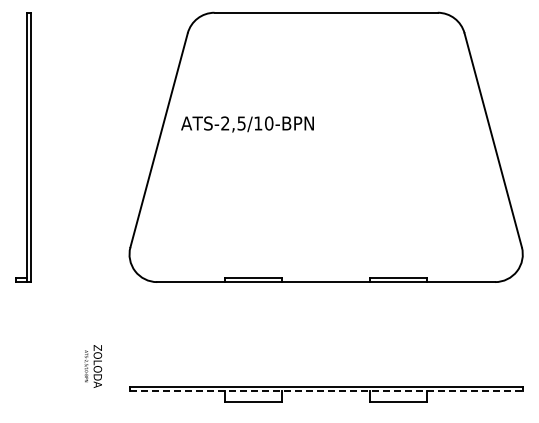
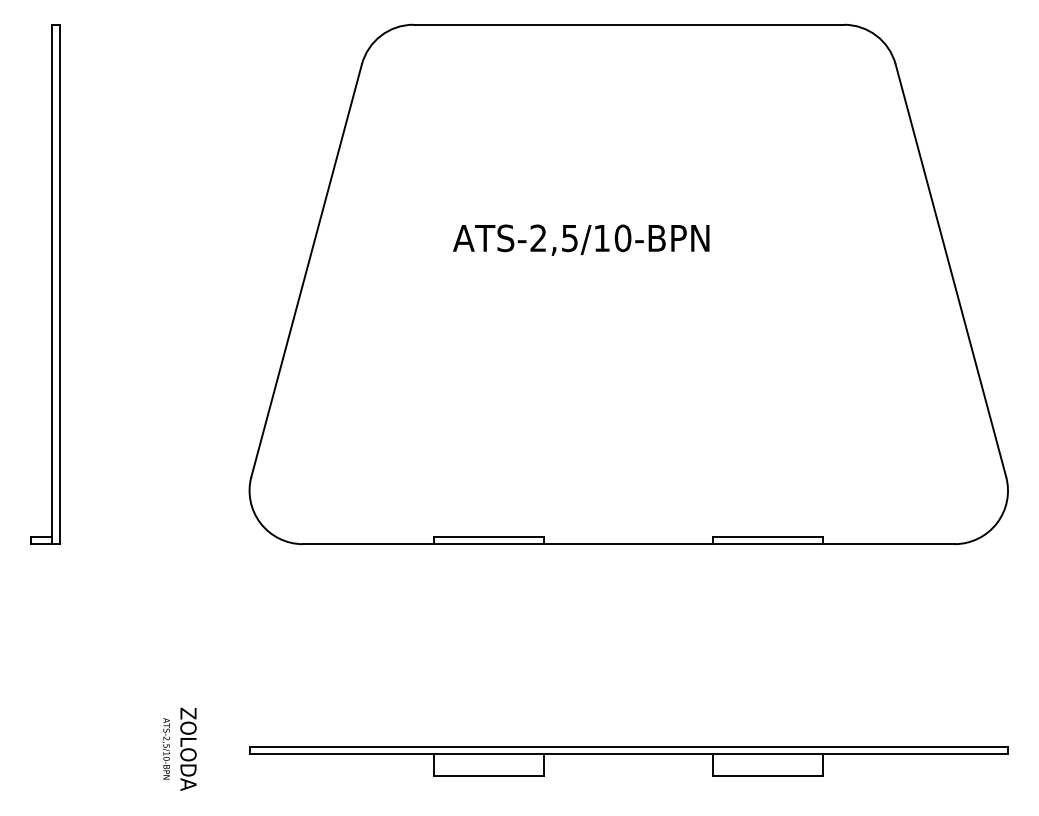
text: (247, 124) -> (581, 240), moved
text: (93, 366) -> (180, 749), moved
line: (326, 391) -> (629, 755), dashed -> solid

